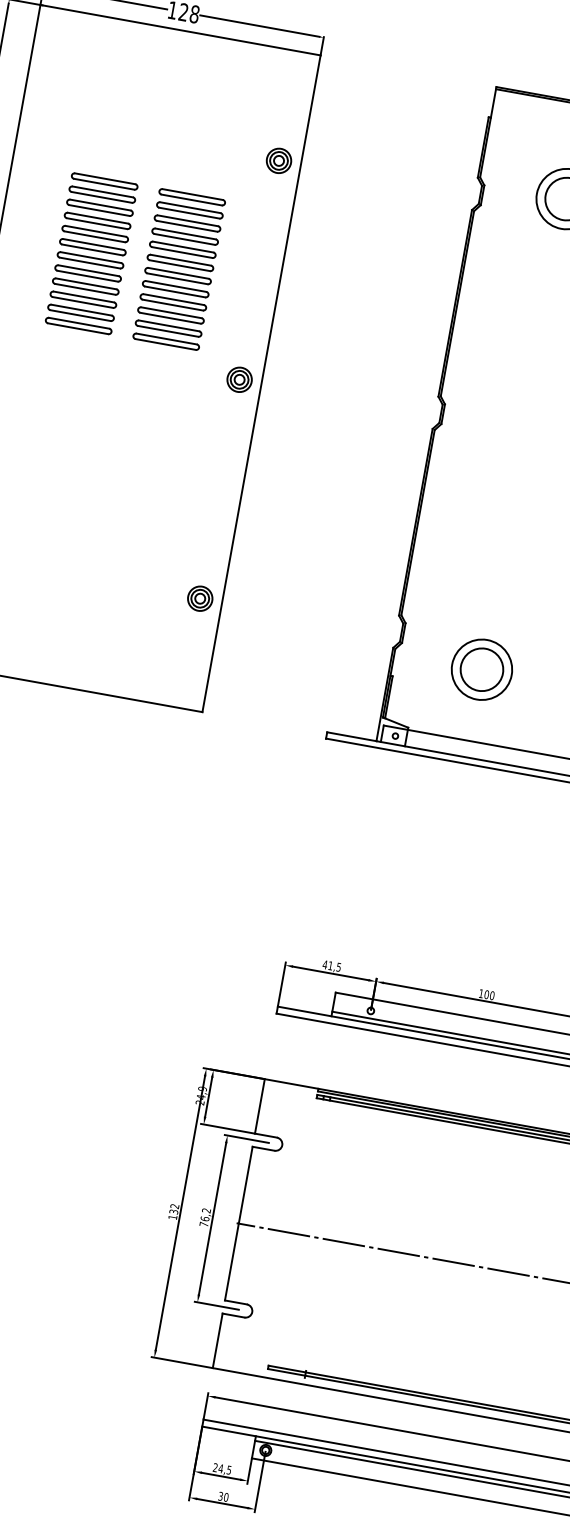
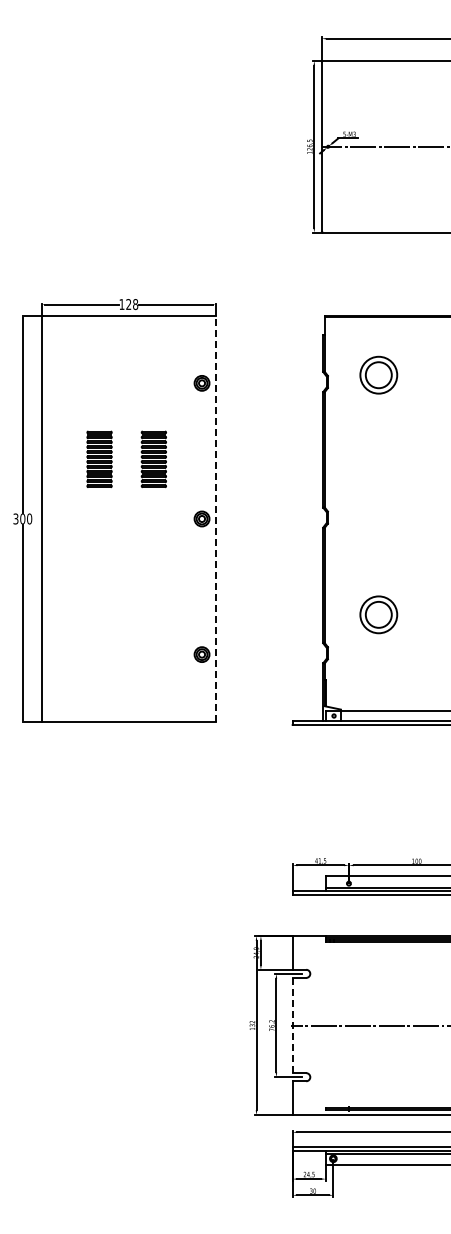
part: (91, 254) -> (99, 459), size x0.6
part: (178, 269) -> (153, 459), size x0.6
line: (261, 382) -> (215, 518), solid -> dashed
part: (481, 669) -> (378, 614), moved
line: (238, 1223) -> (292, 1025), solid -> dashed

